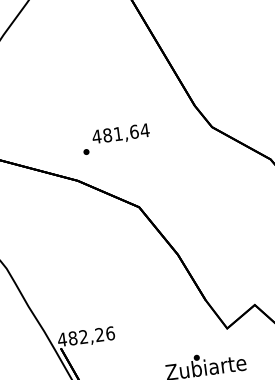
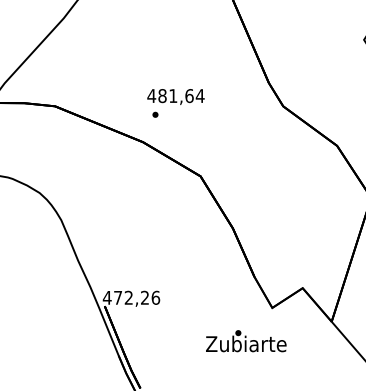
text: (120, 134) -> (175, 96), moved
text: (73, 337) -> (118, 297), 482,26 -> 472,26

